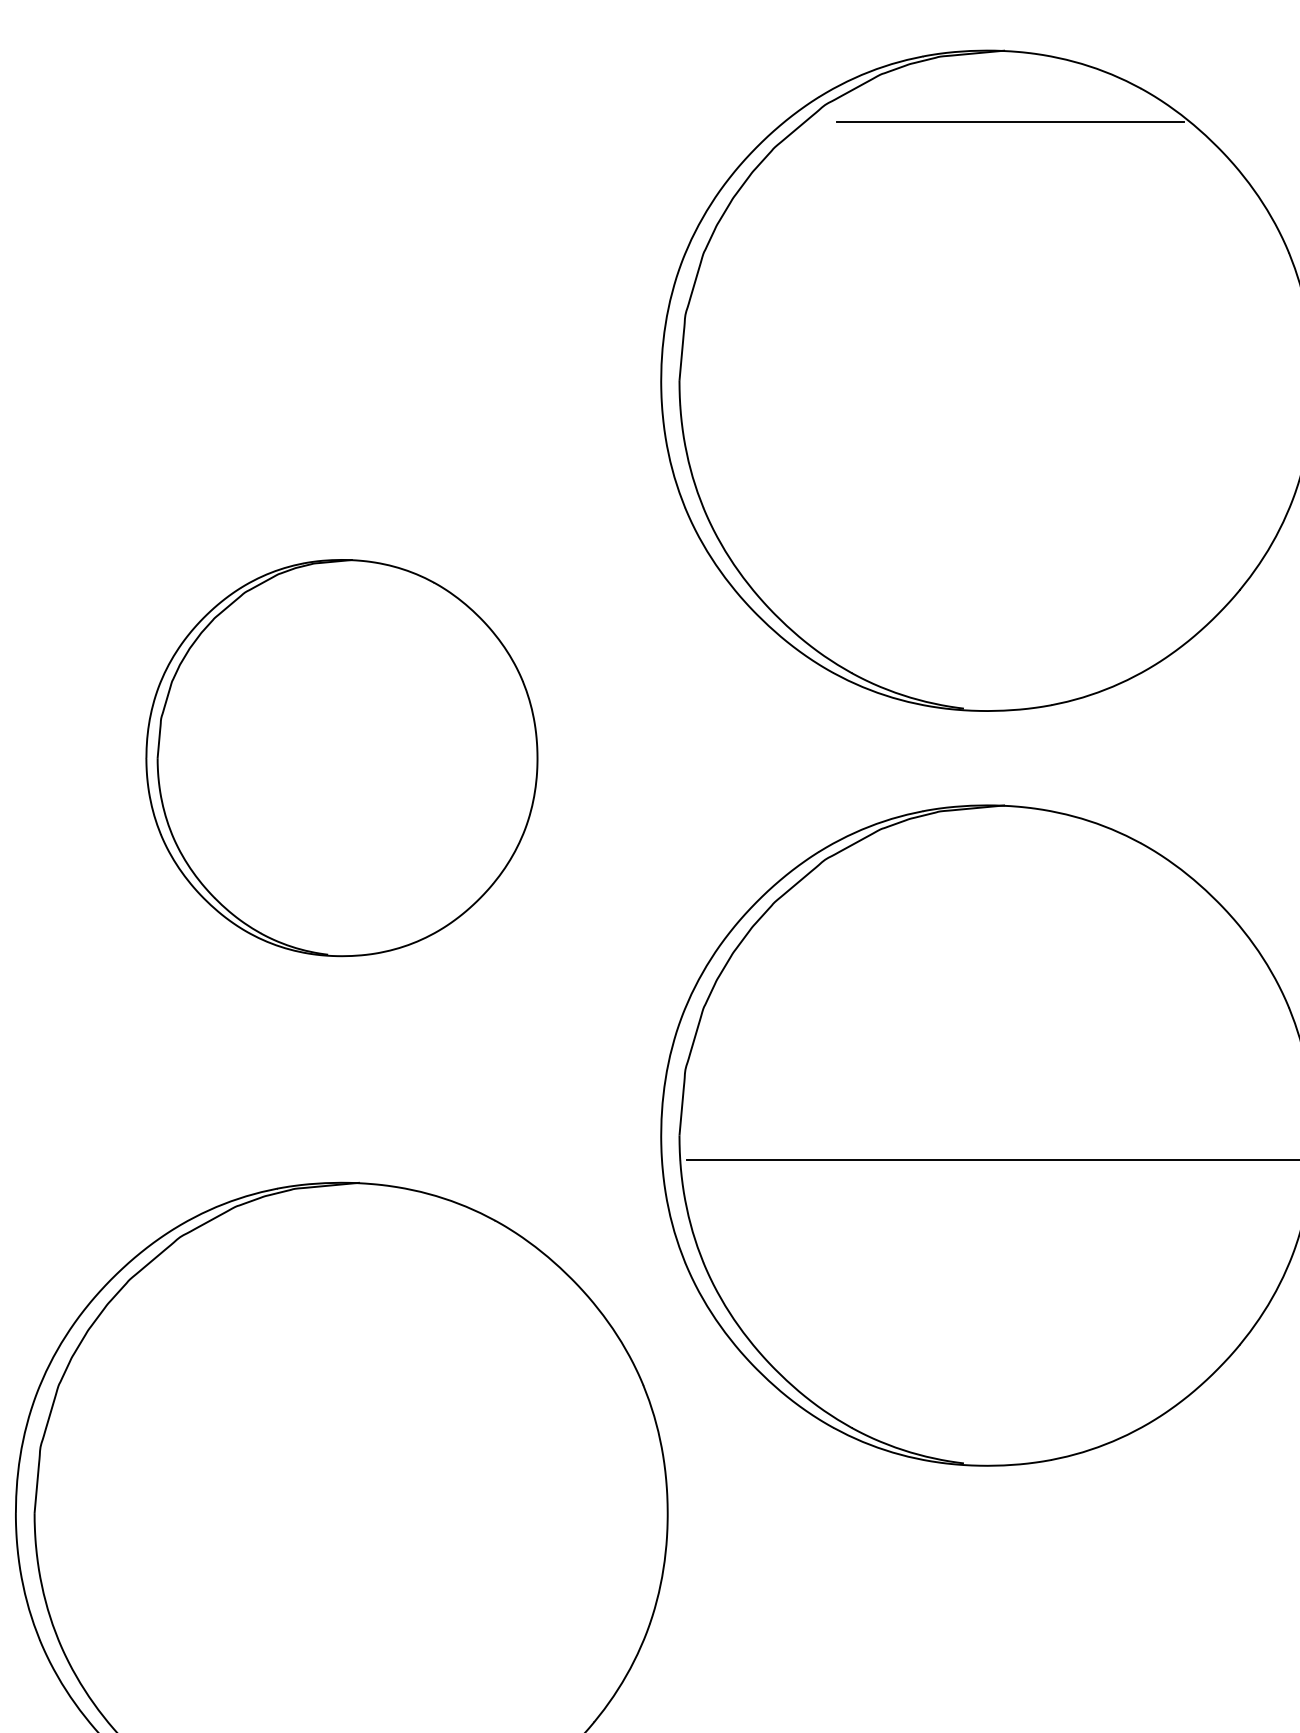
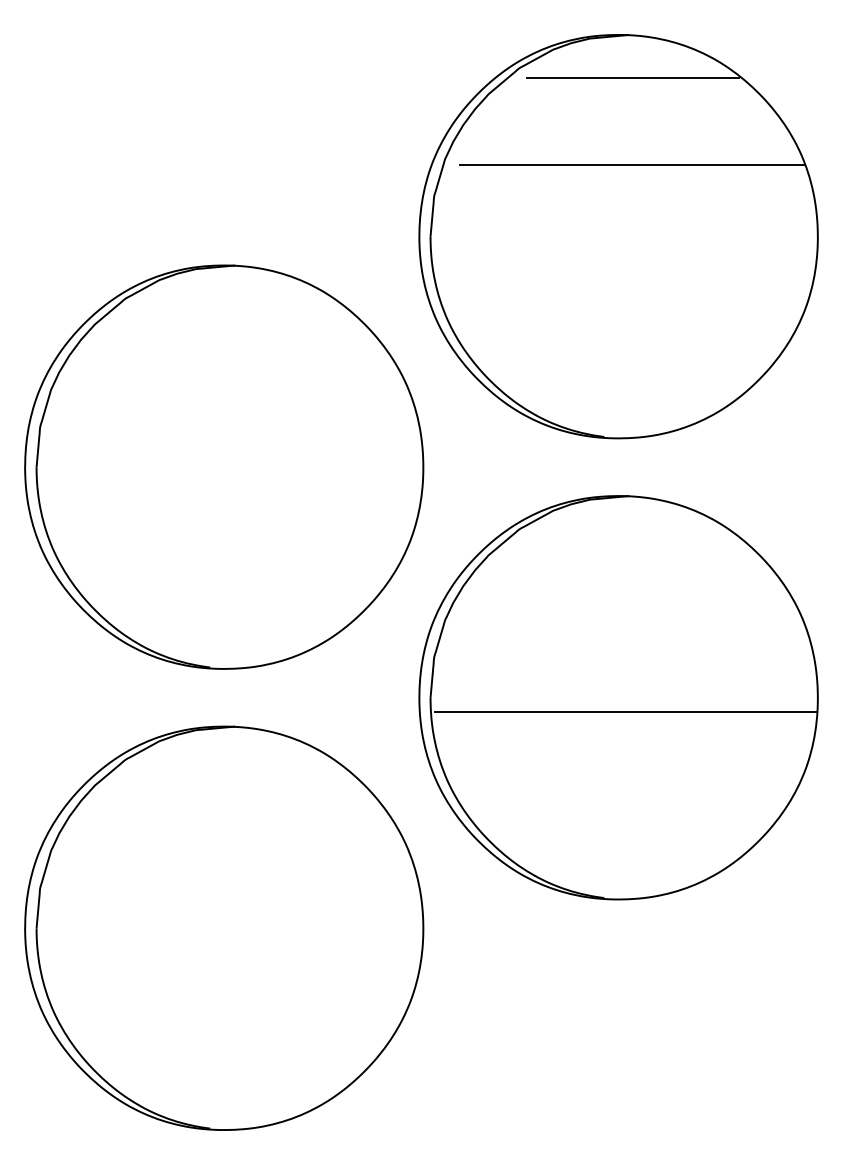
line: (1010, 262) -> (632, 164), added
part: (342, 757) -> (224, 466), size x1.67

